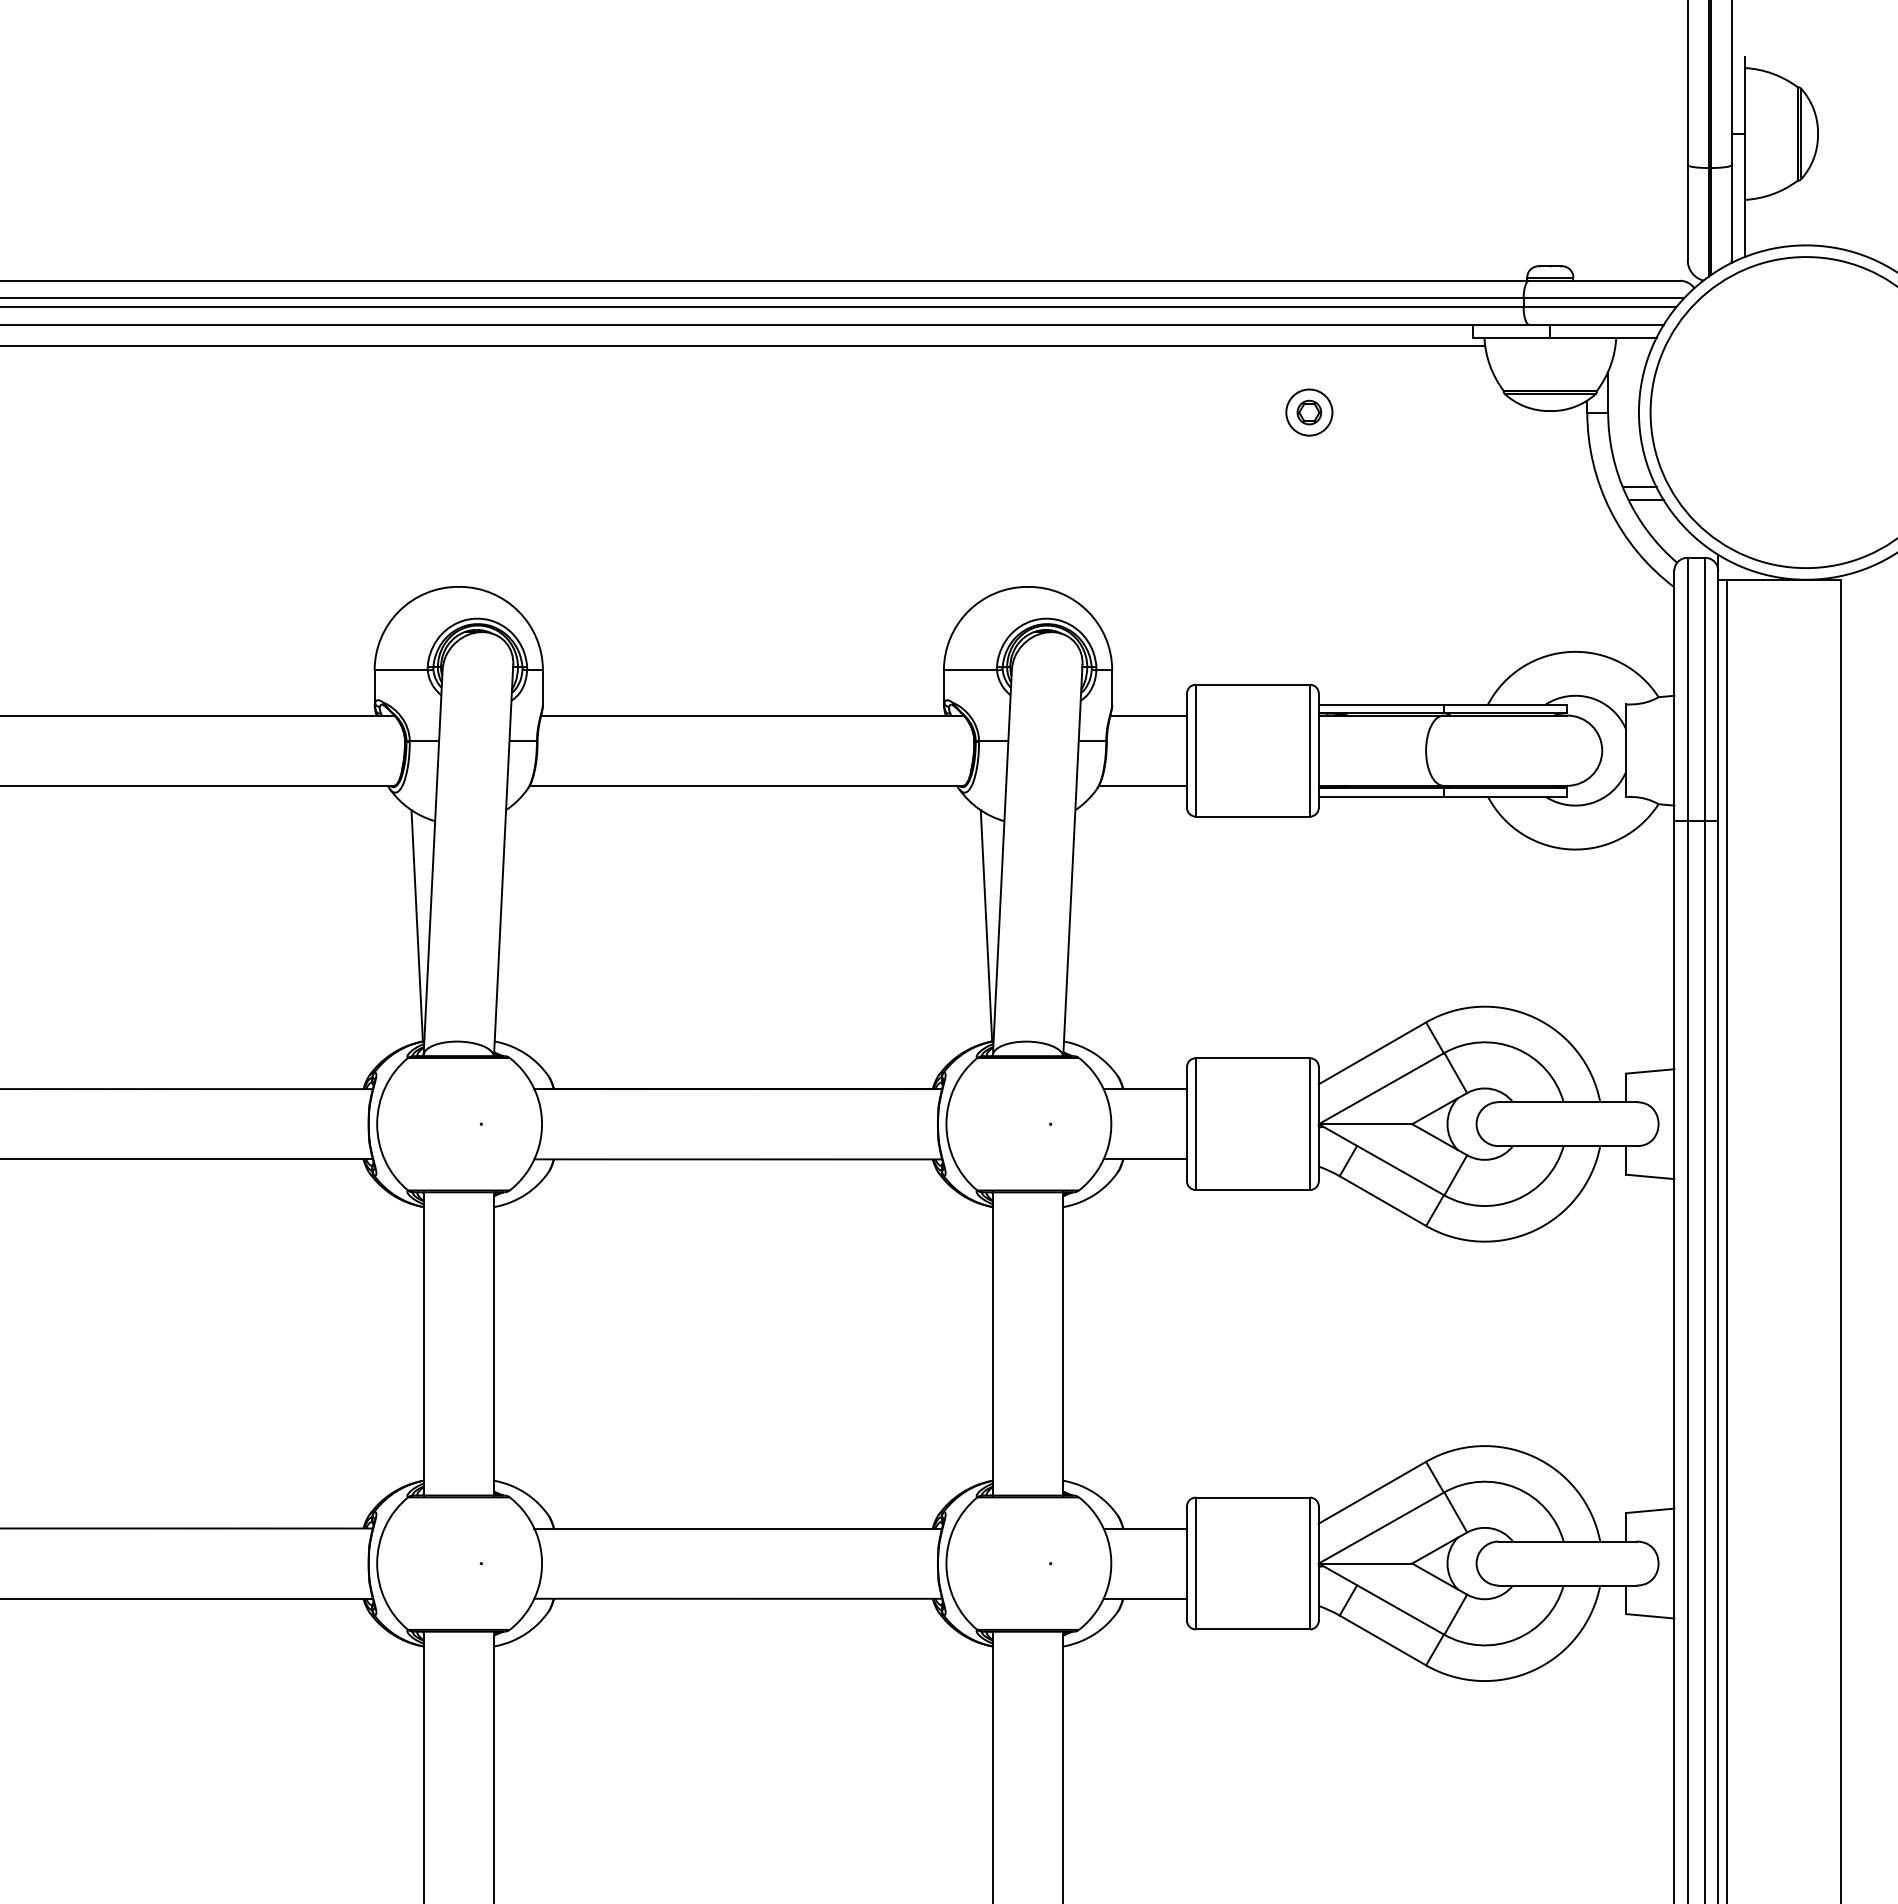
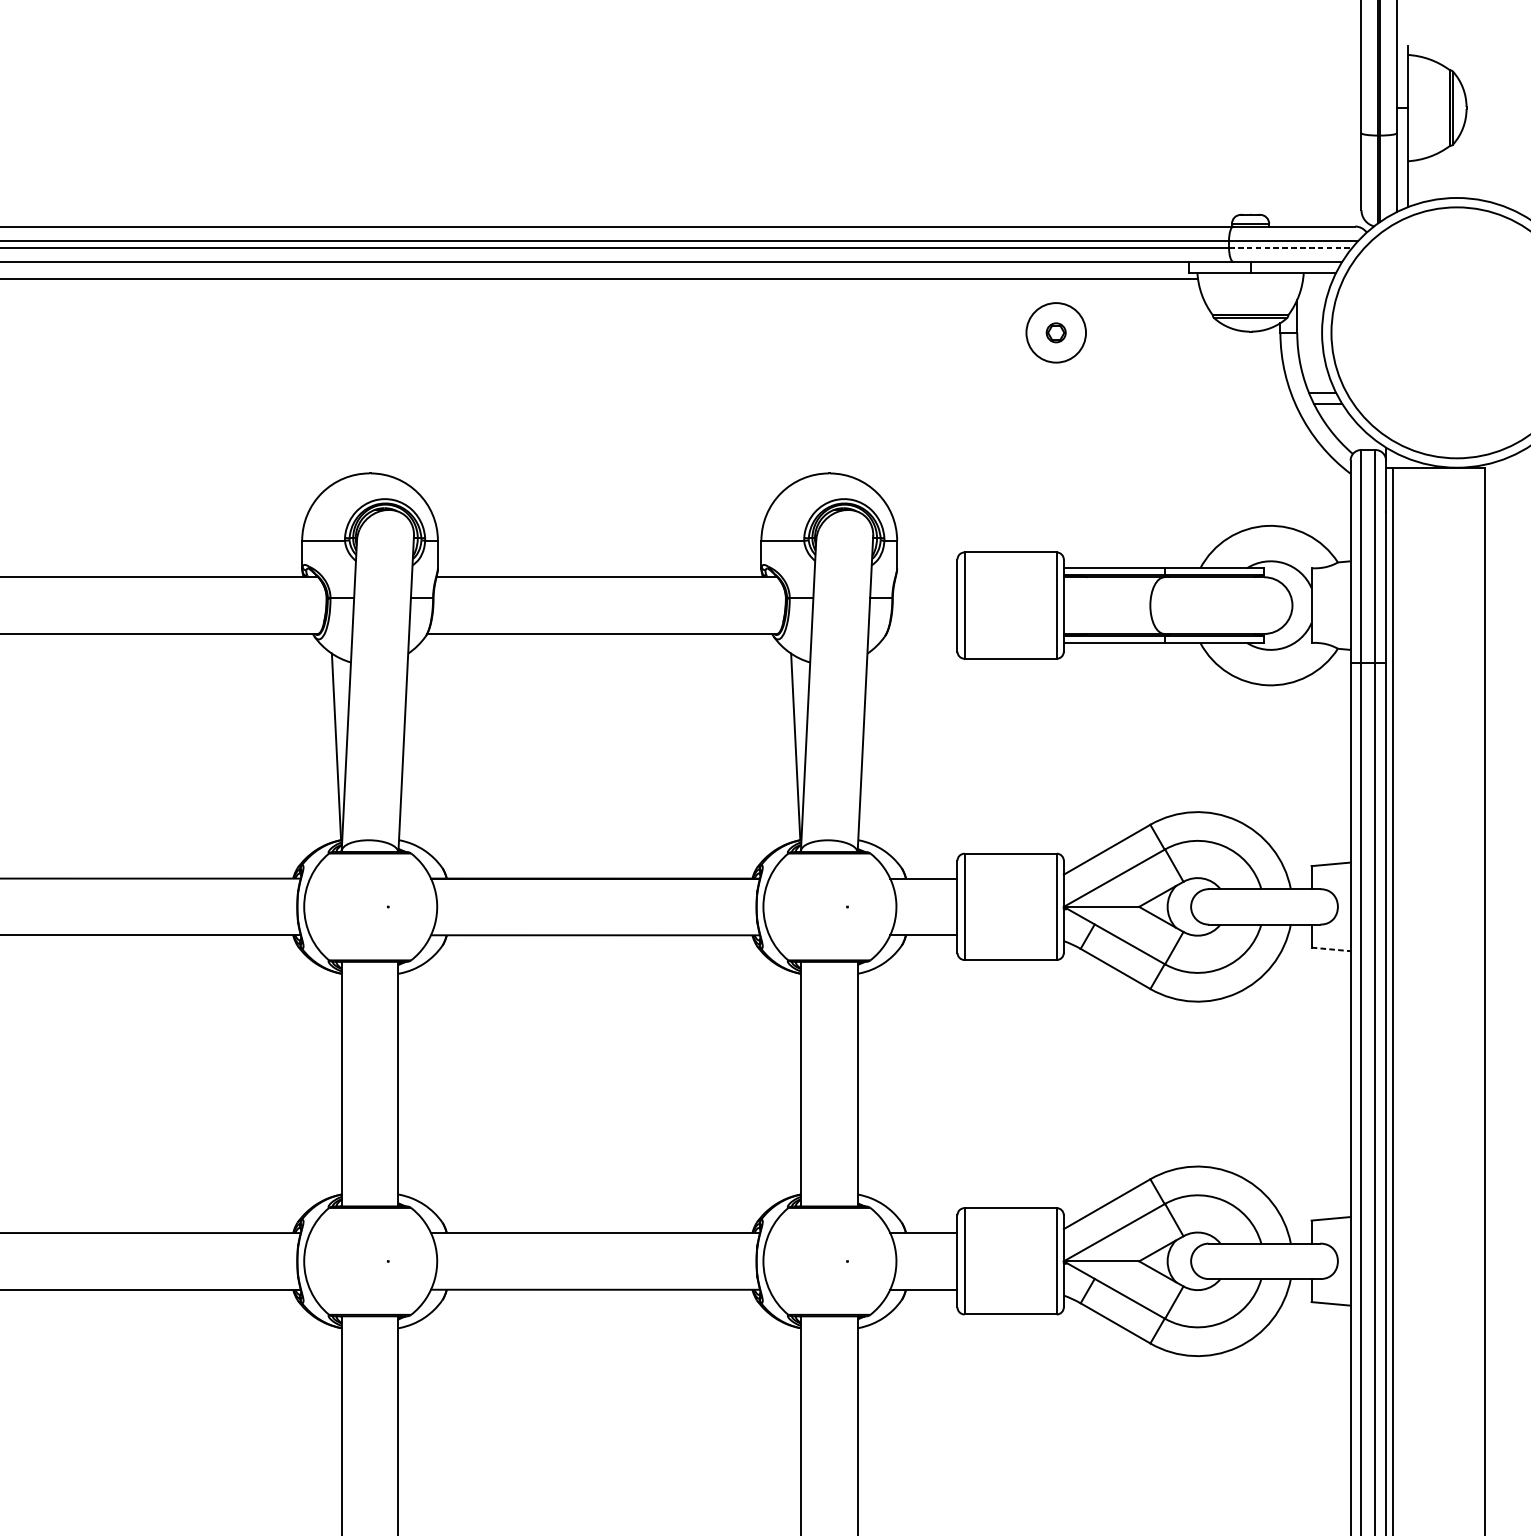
line: (1600, 307) -> (1291, 248), solid -> dashed
circle: (1309, 412) -> (1056, 332), size x1.6
line: (1148, 715) -> (926, 577), removed
line: (1142, 785) -> (921, 633), removed
line: (1650, 1176) -> (1331, 949), solid -> dashed

